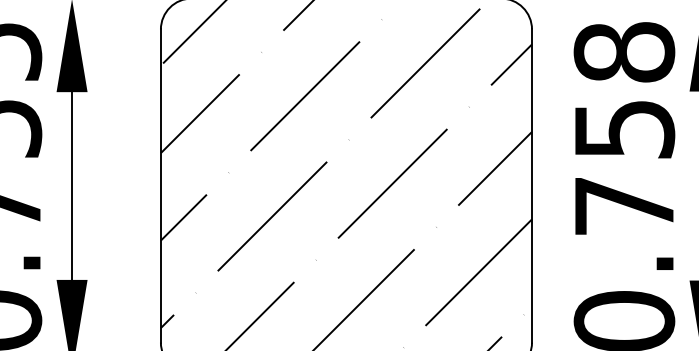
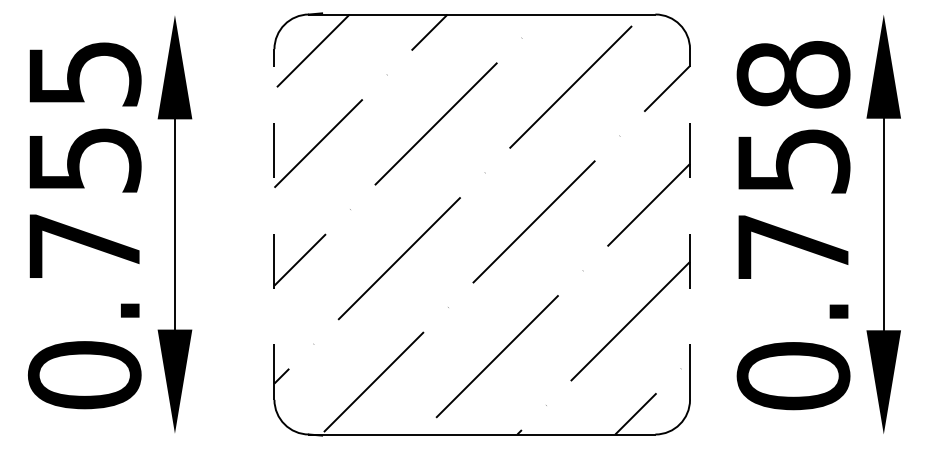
line: (160, 186) -> (274, 224), solid -> dashed
line: (532, 186) -> (690, 224), solid -> dashed

